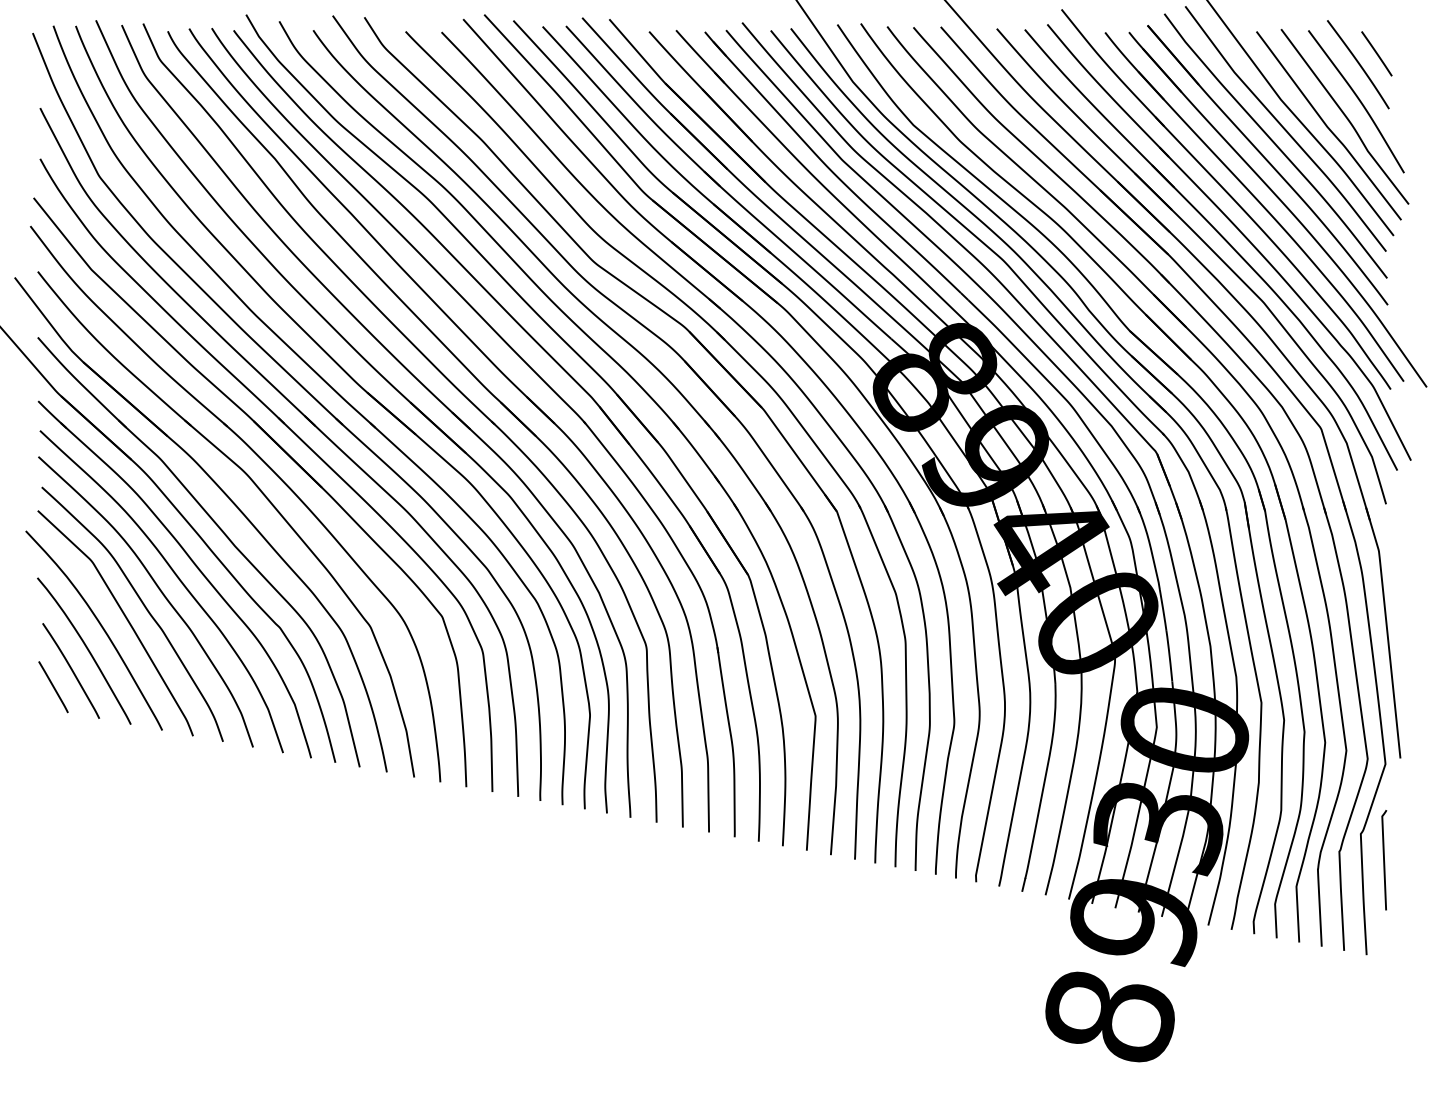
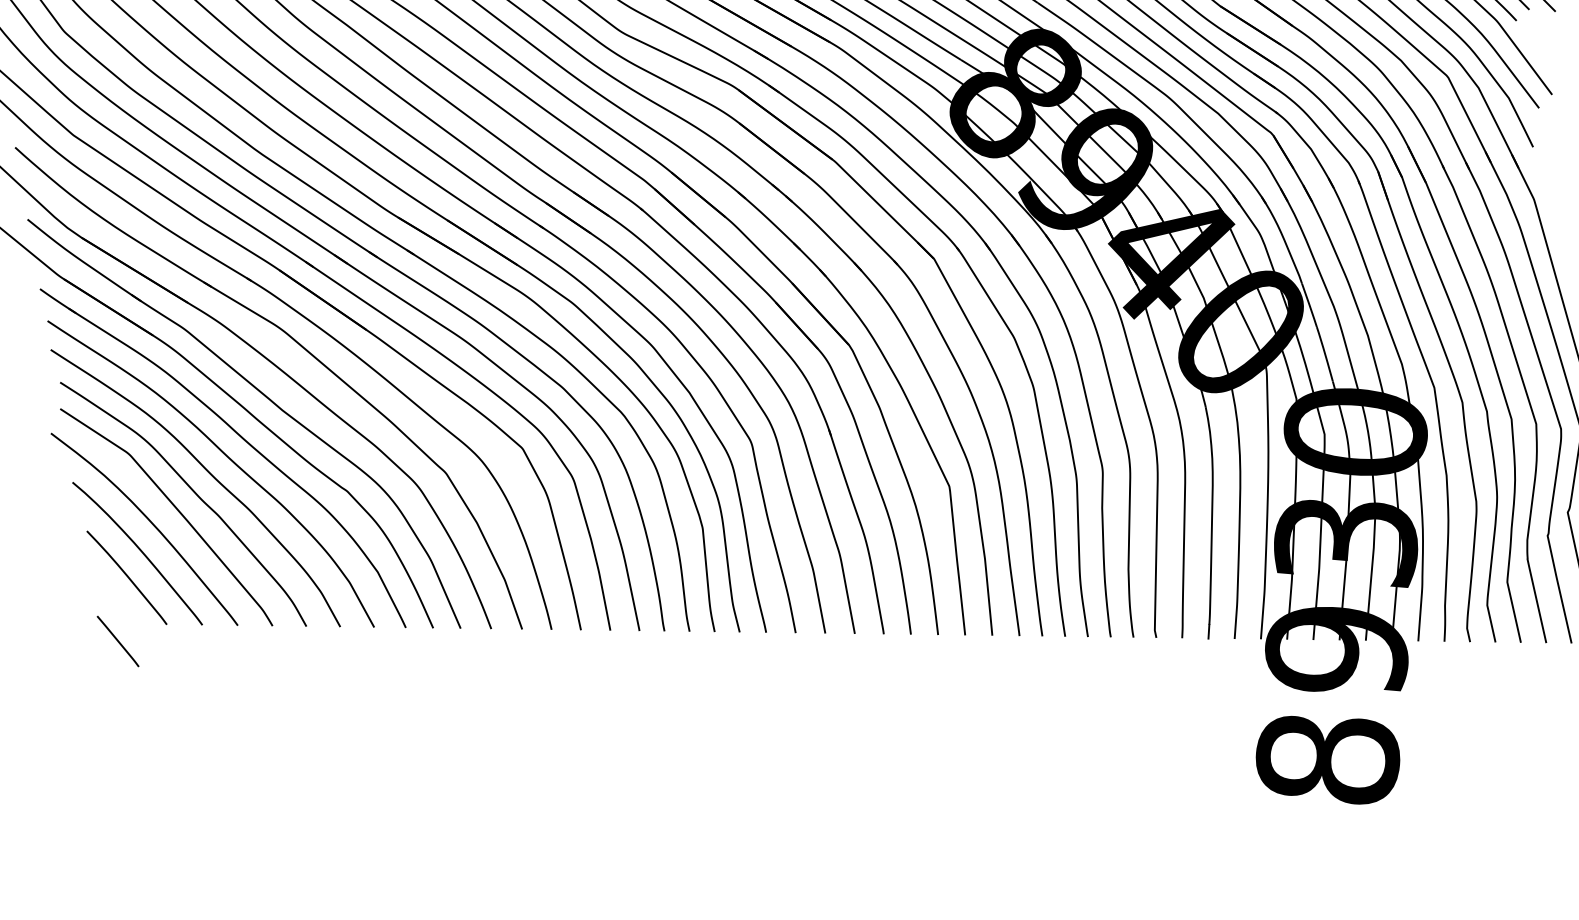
line: (53, 687) -> (118, 641), moved

